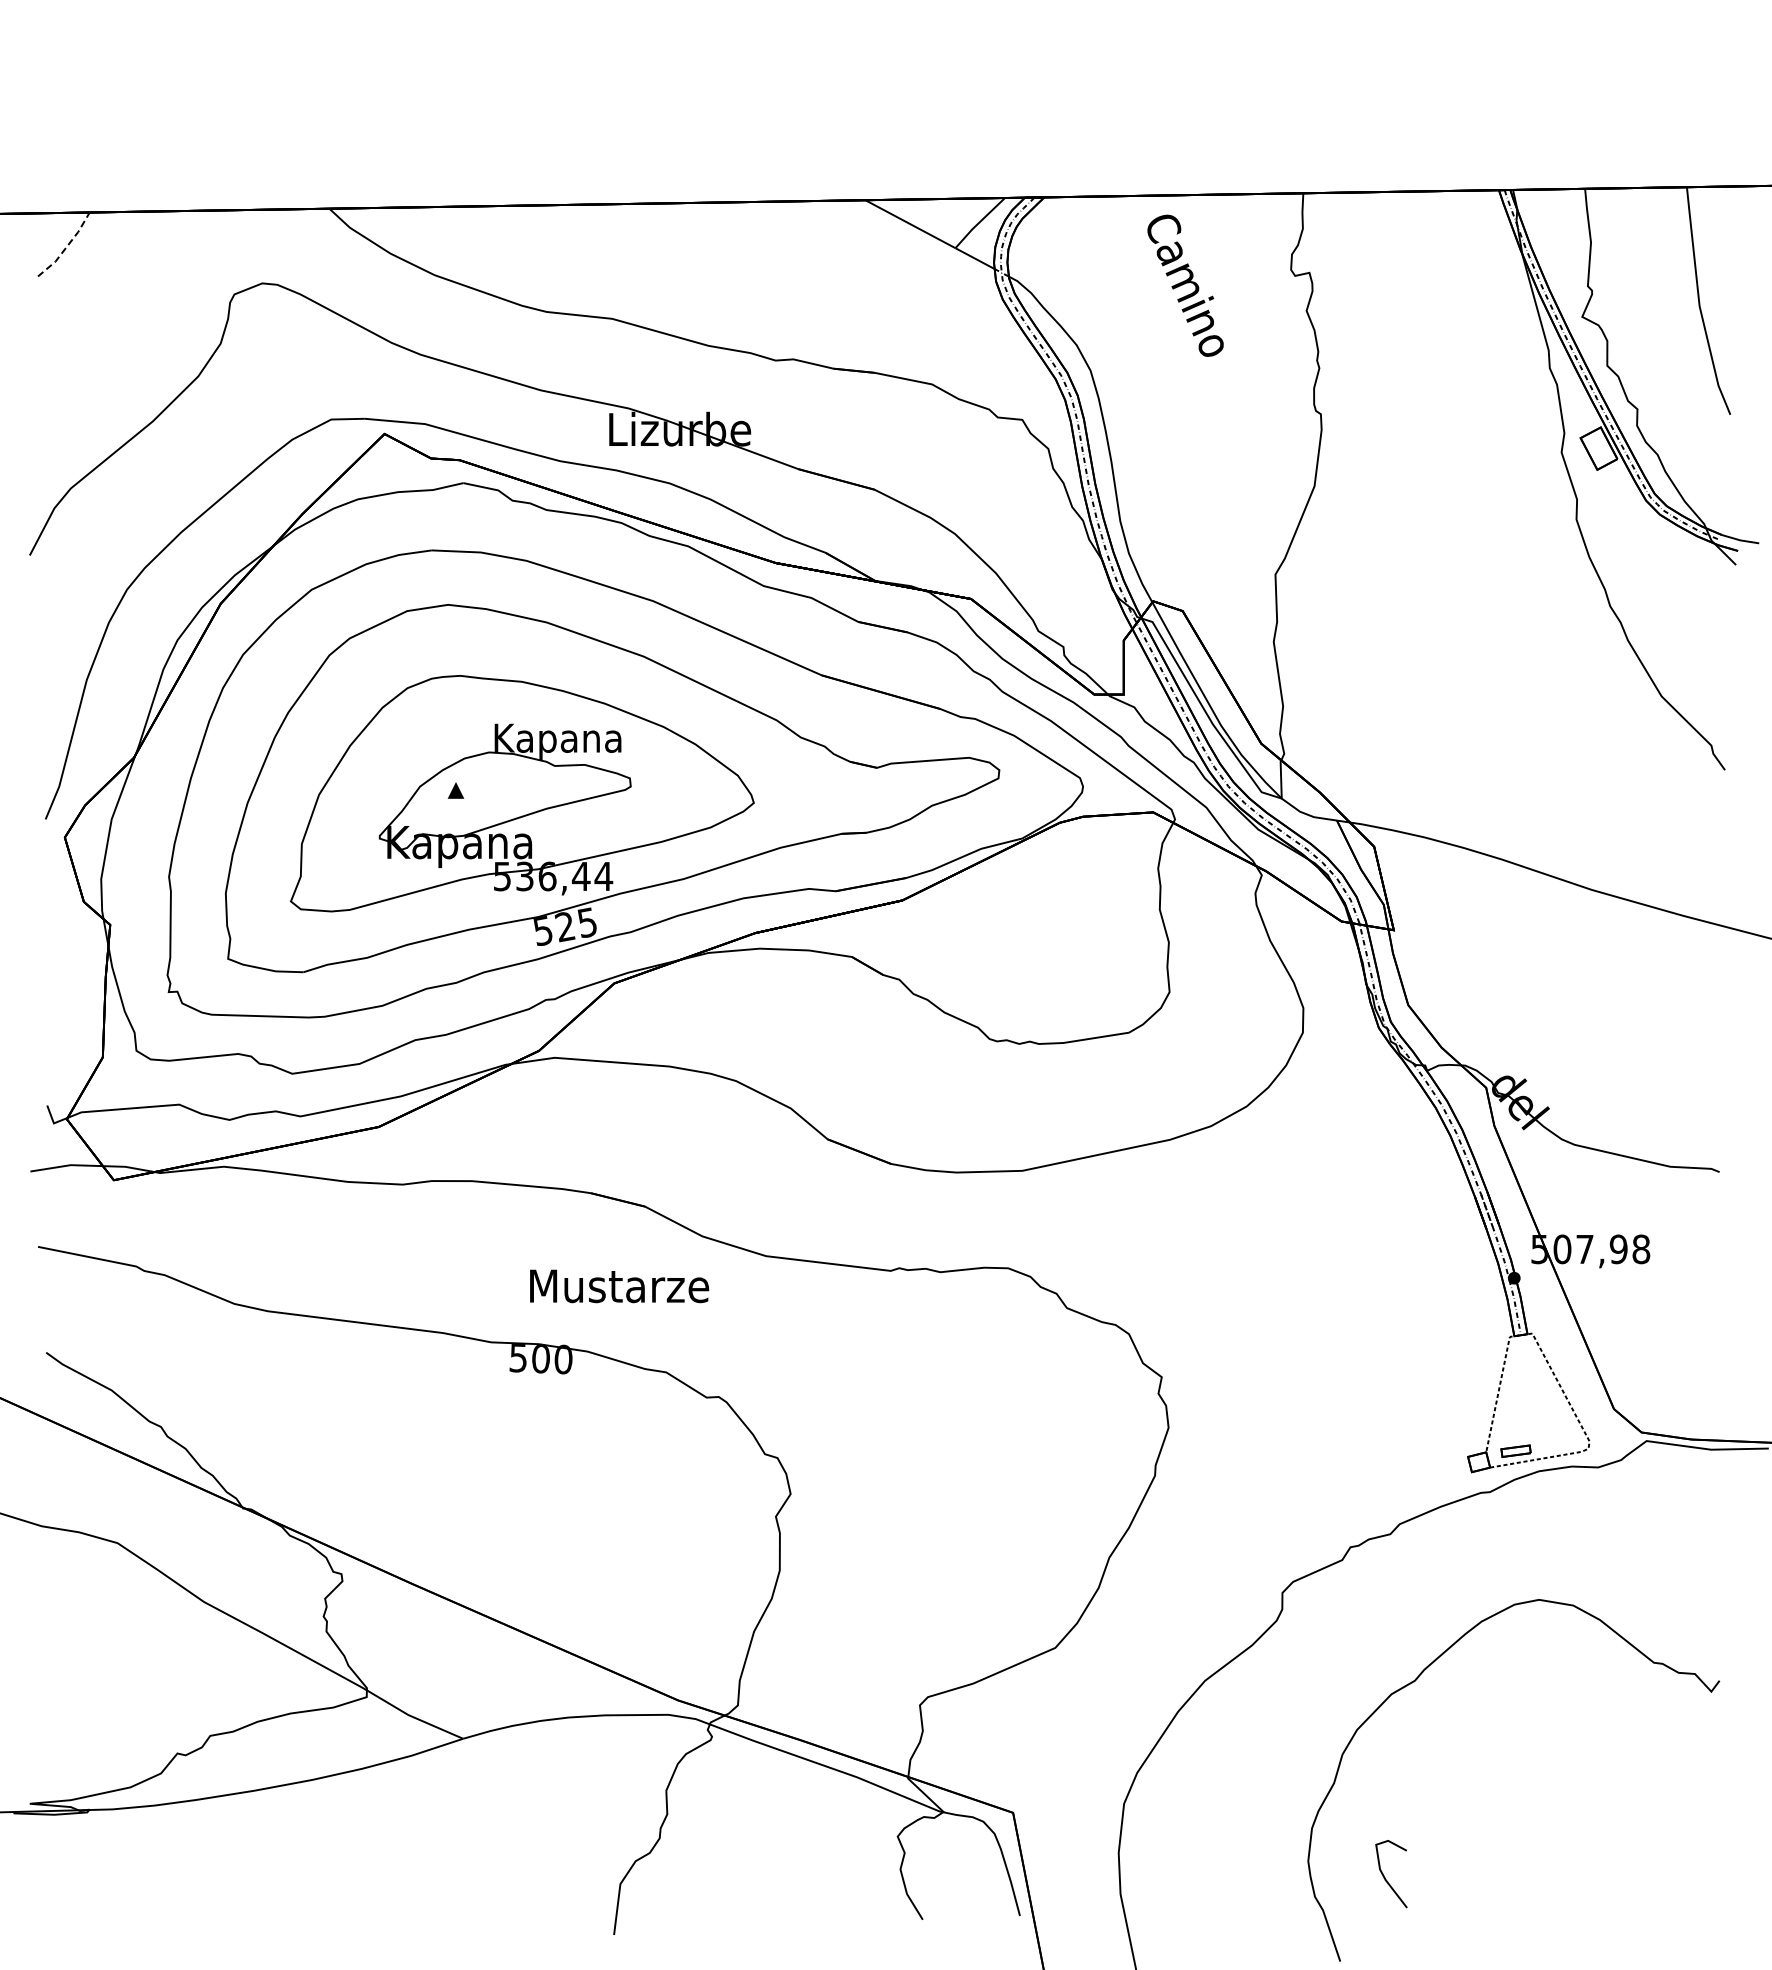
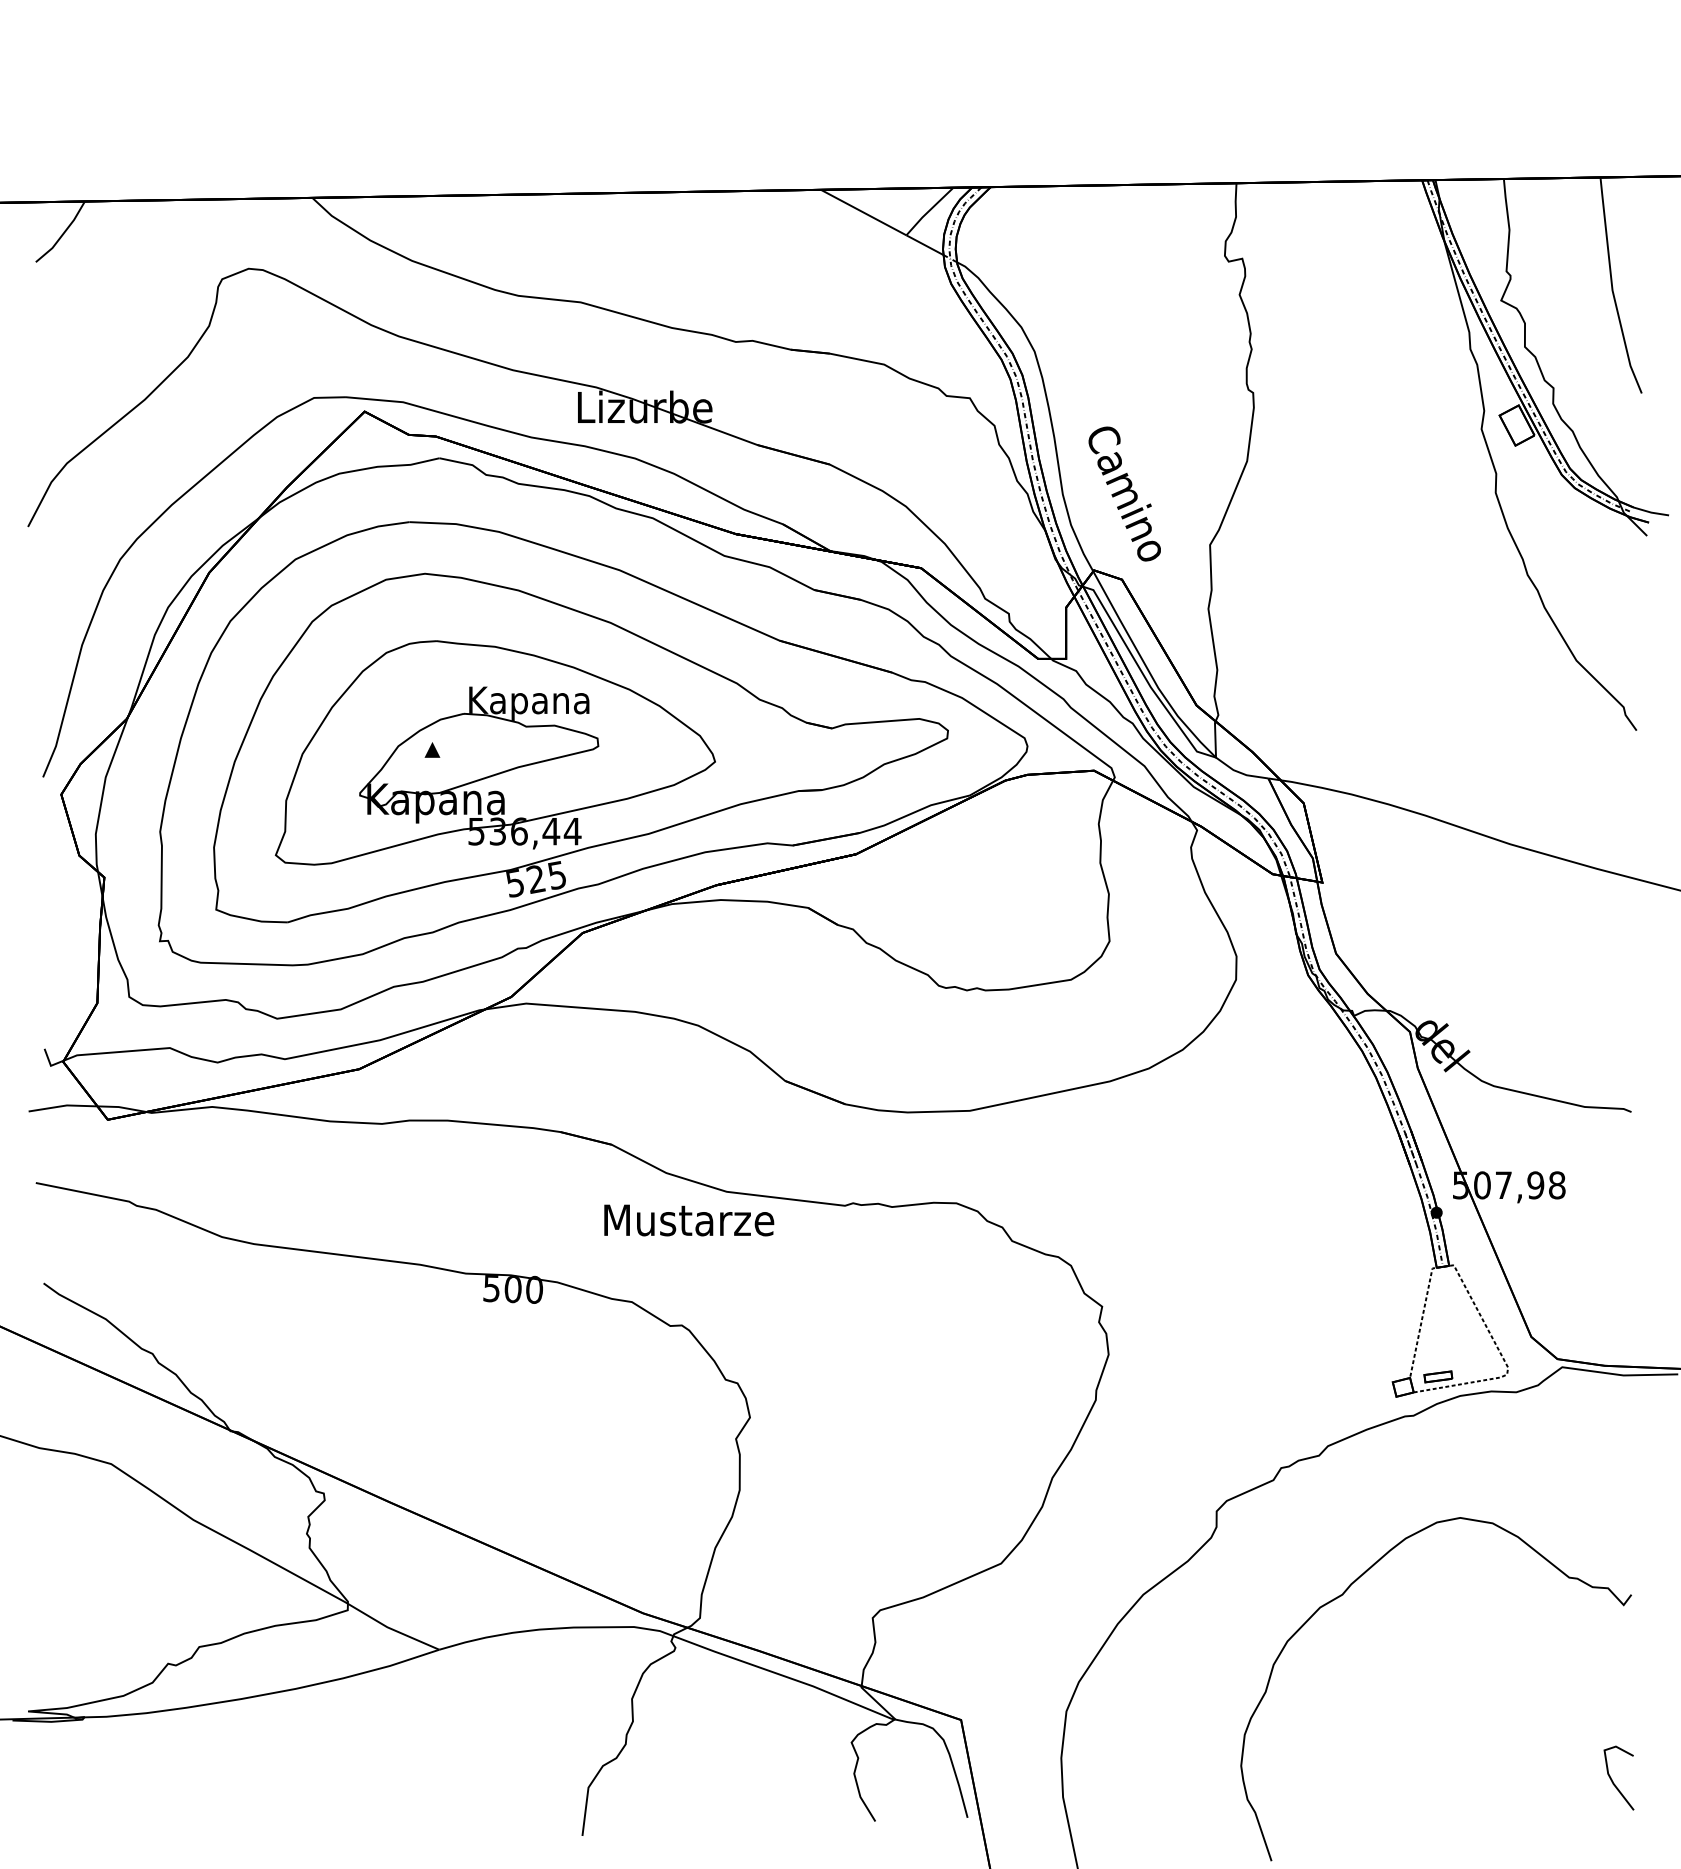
line: (66, 246) -> (62, 233), dashed -> solid
text: (1185, 285) -> (1124, 493), moved
text: (619, 1286) -> (689, 1220), moved
curve: (1385, 1877) -> (1613, 1781), moved

